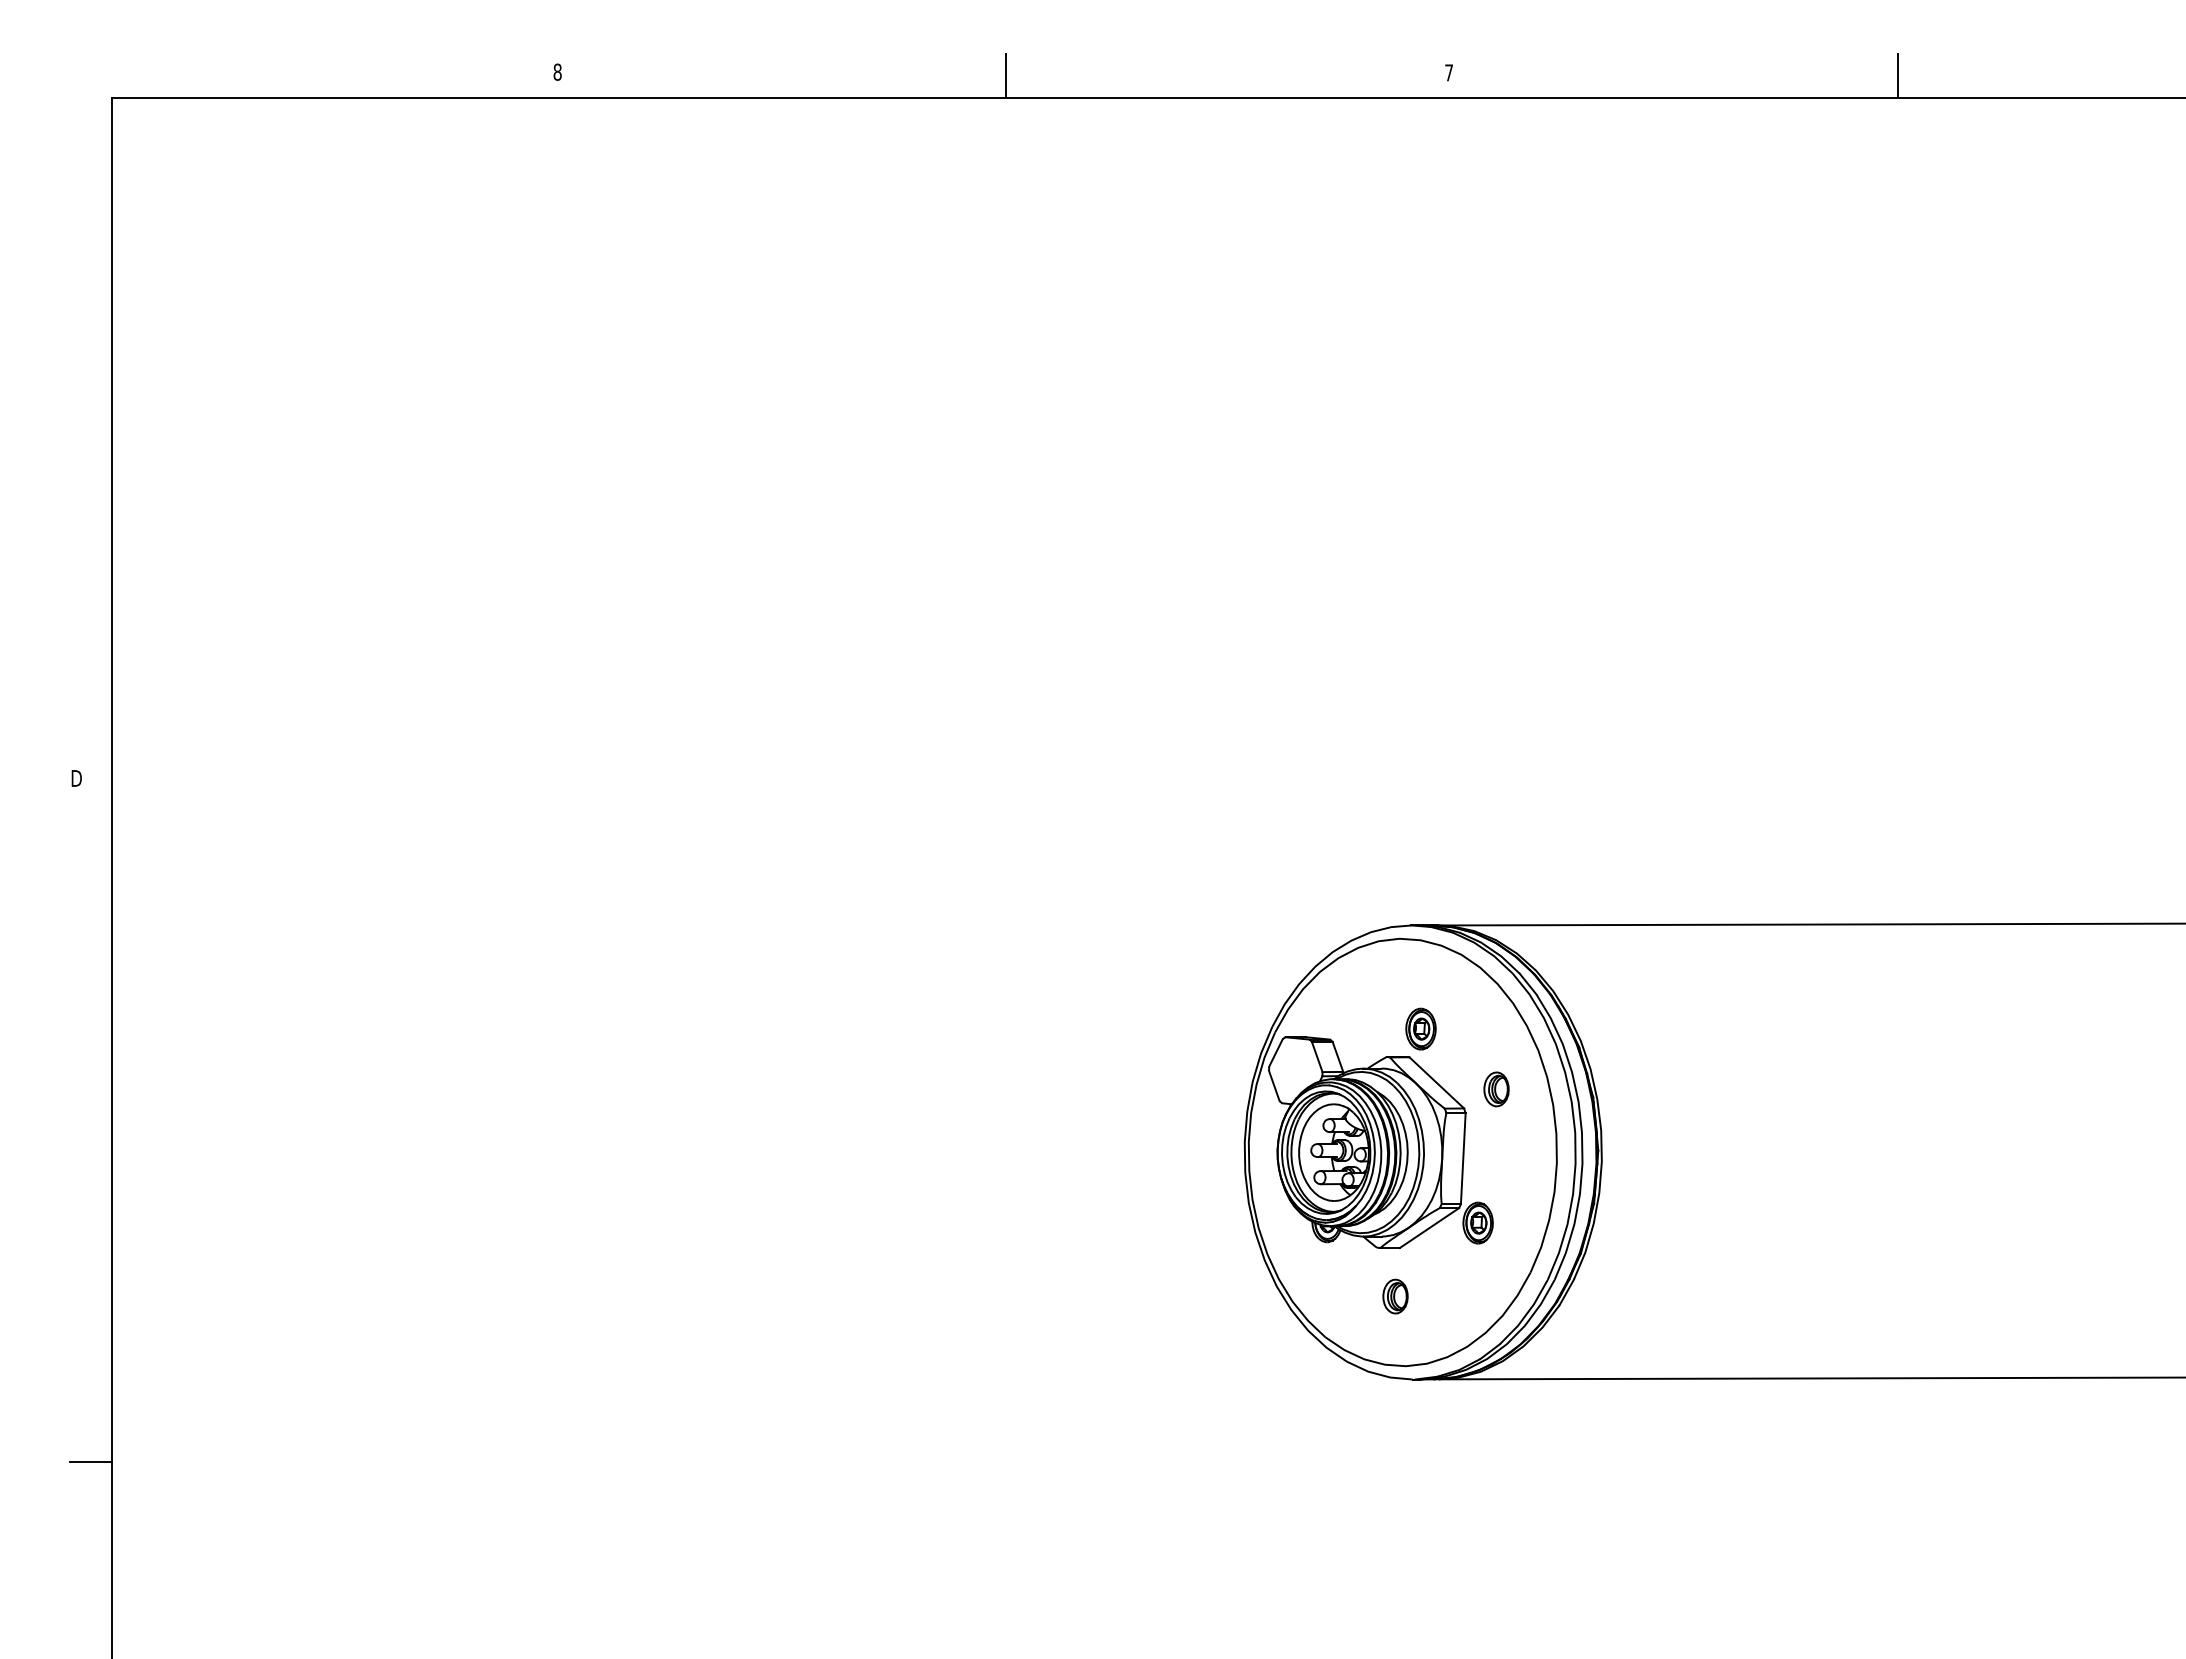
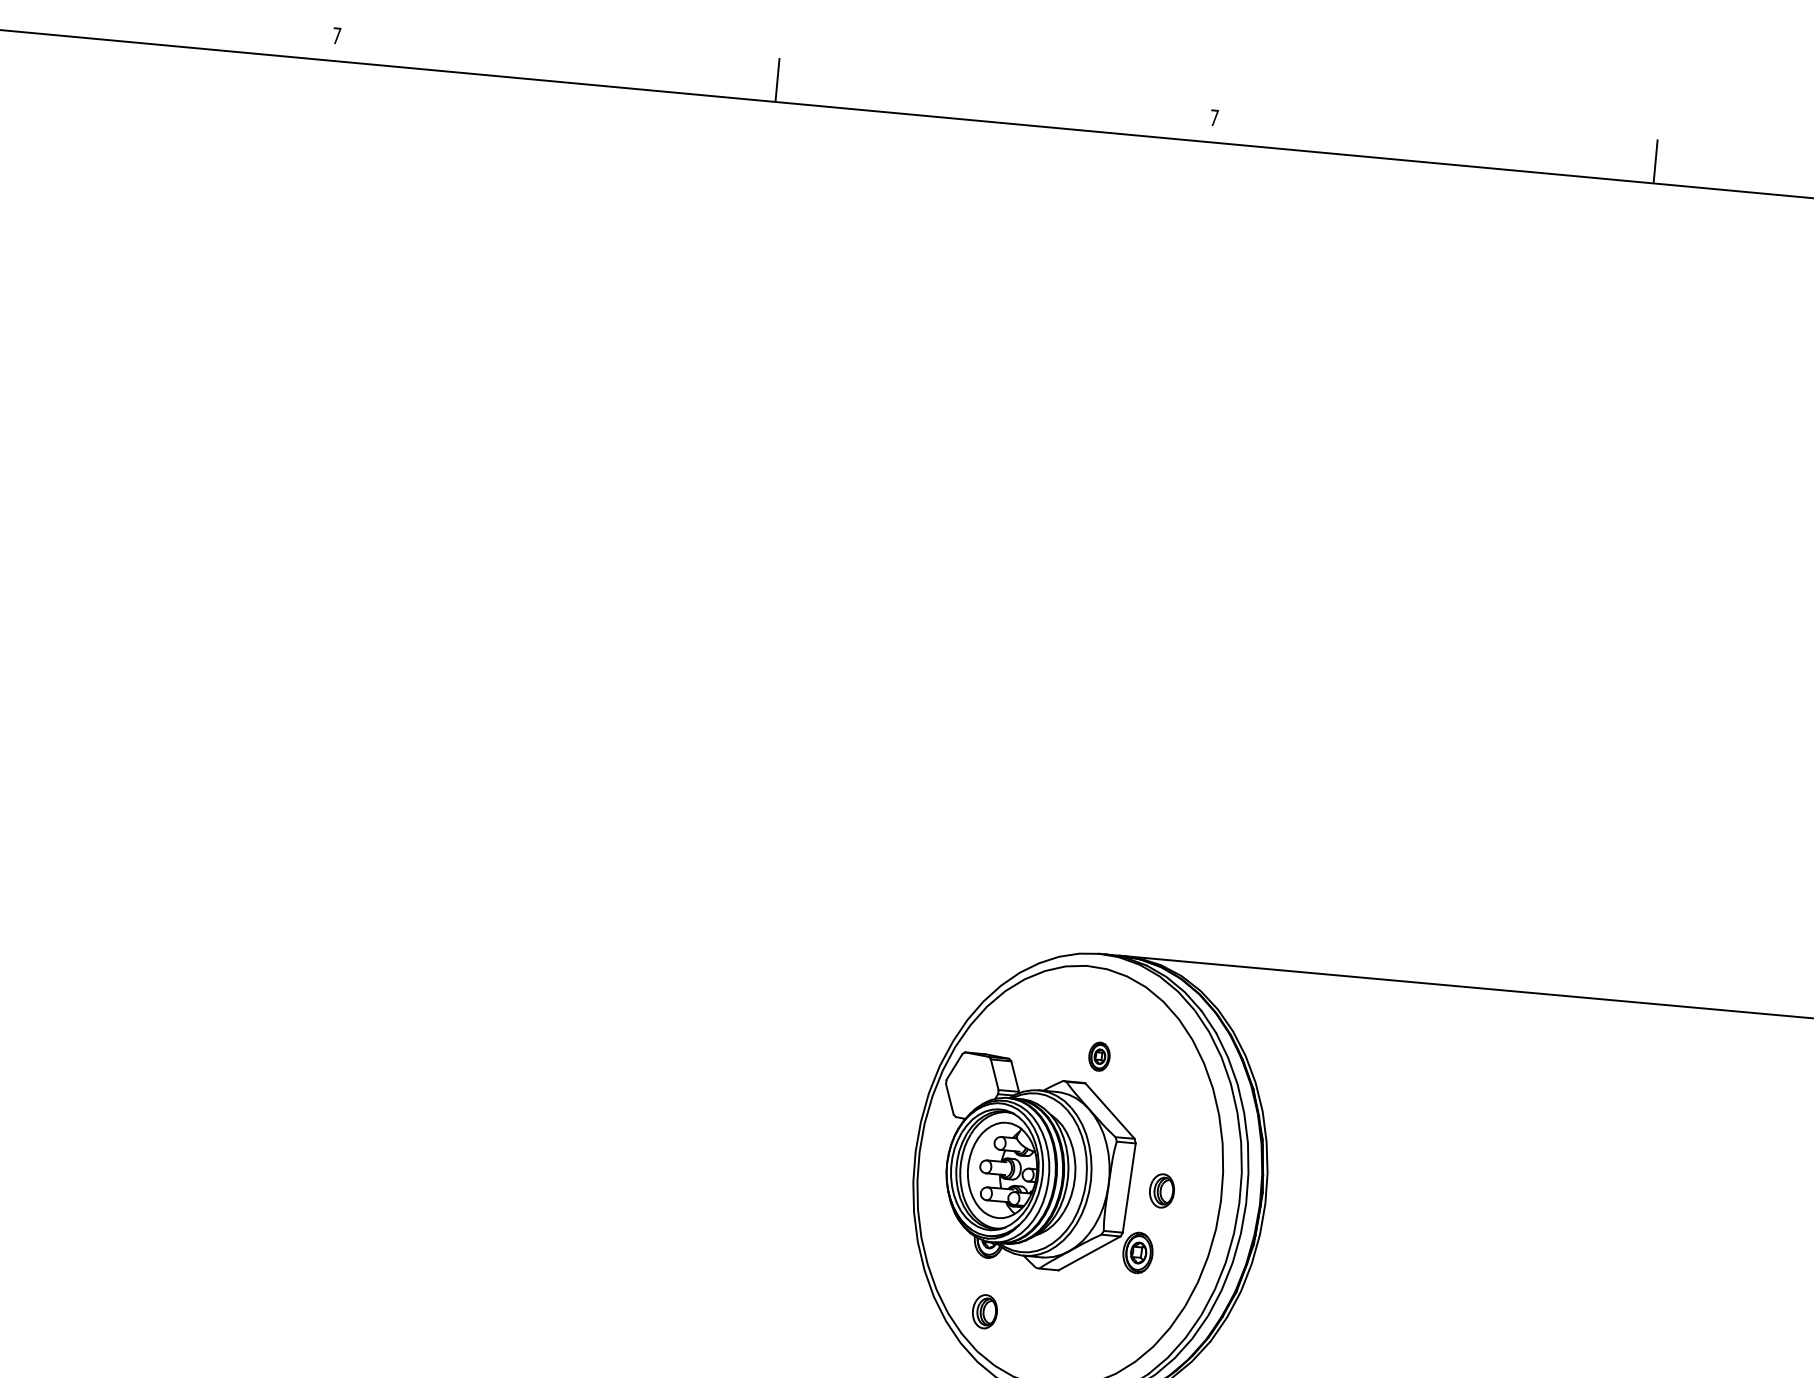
text: (557, 71) -> (336, 35), 8 -> 7
part: (1420, 1028) -> (1099, 1056), size x0.7
part: (1496, 1089) -> (1161, 1191), moved
part: (1395, 1296) -> (984, 1311), moved

